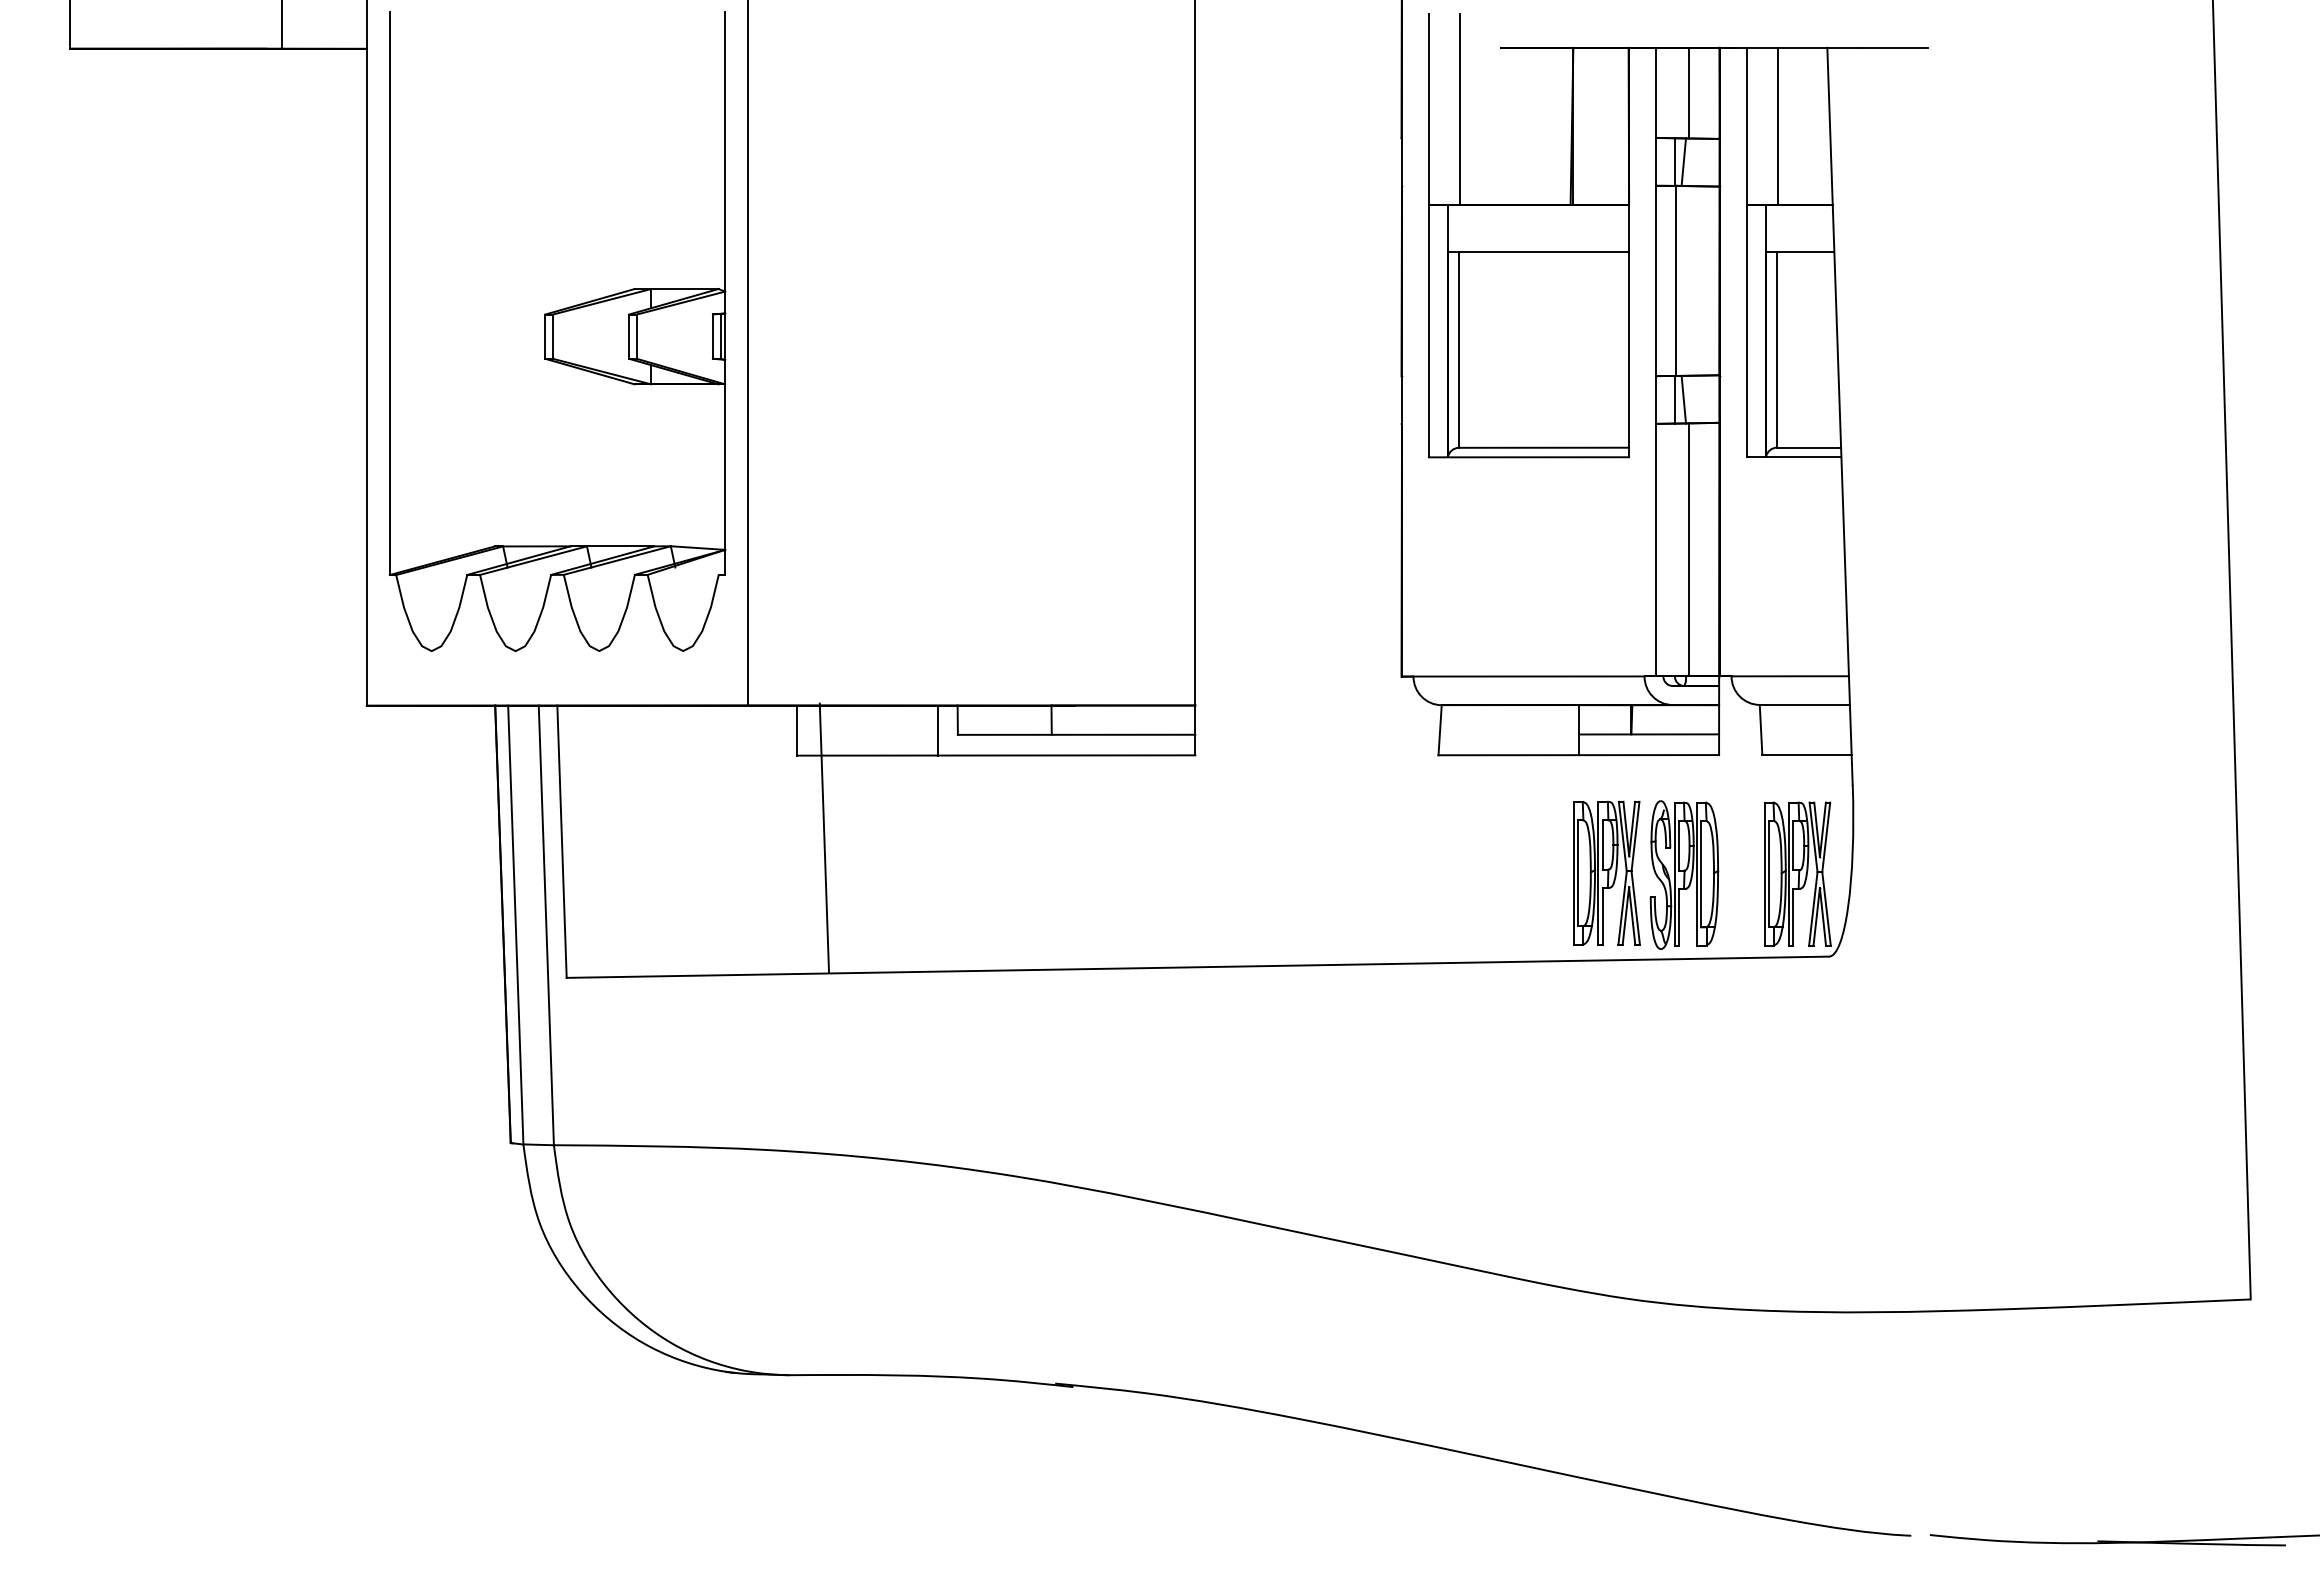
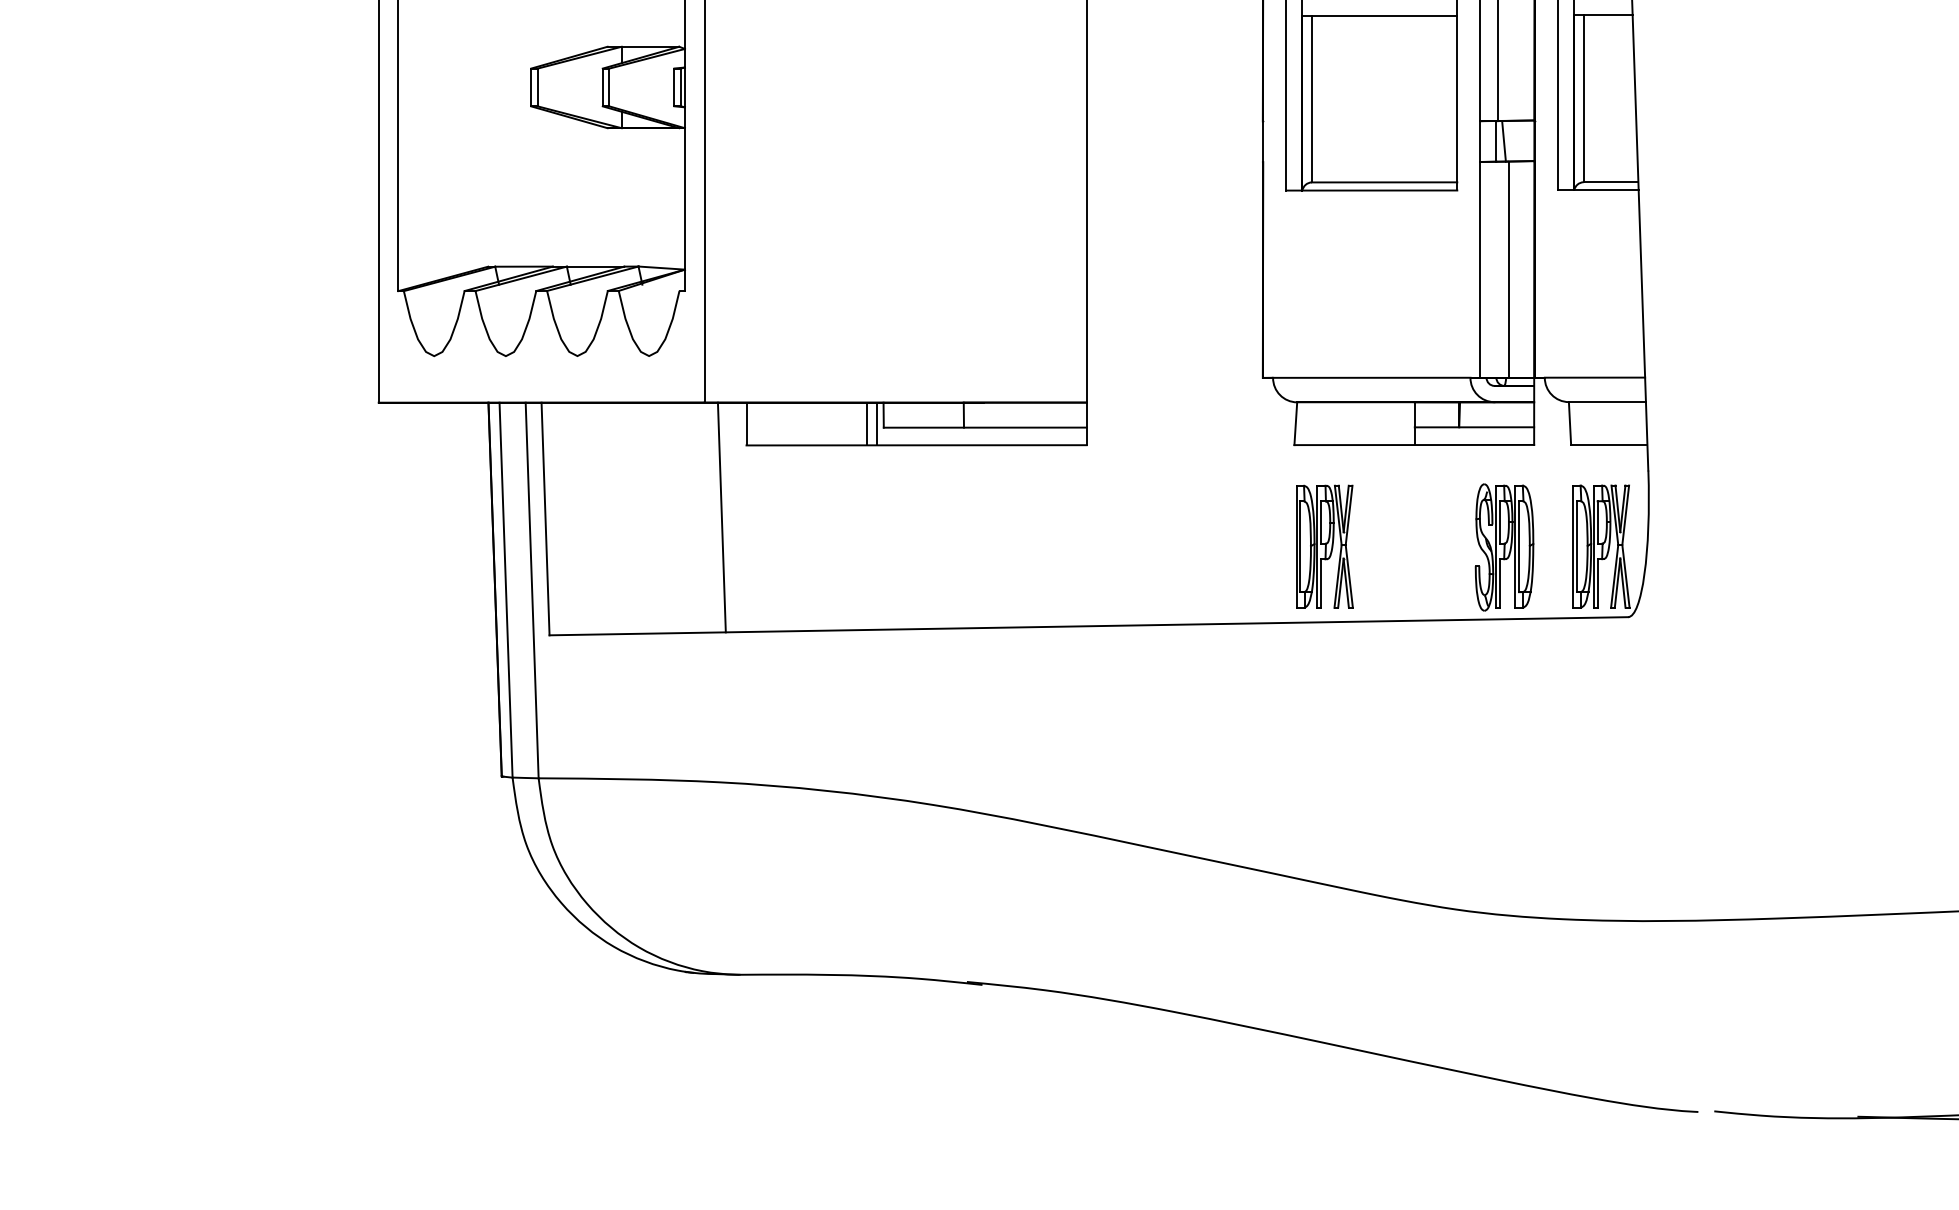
line: (950, 730) -> (877, 423), added
line: (824, 837) -> (721, 517), moved
part: (1606, 872) -> (1324, 546), moved

